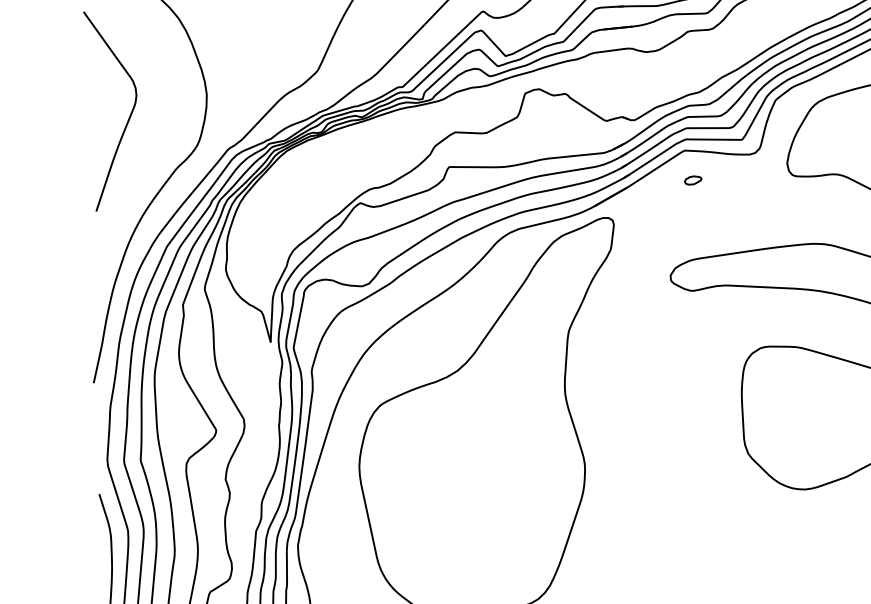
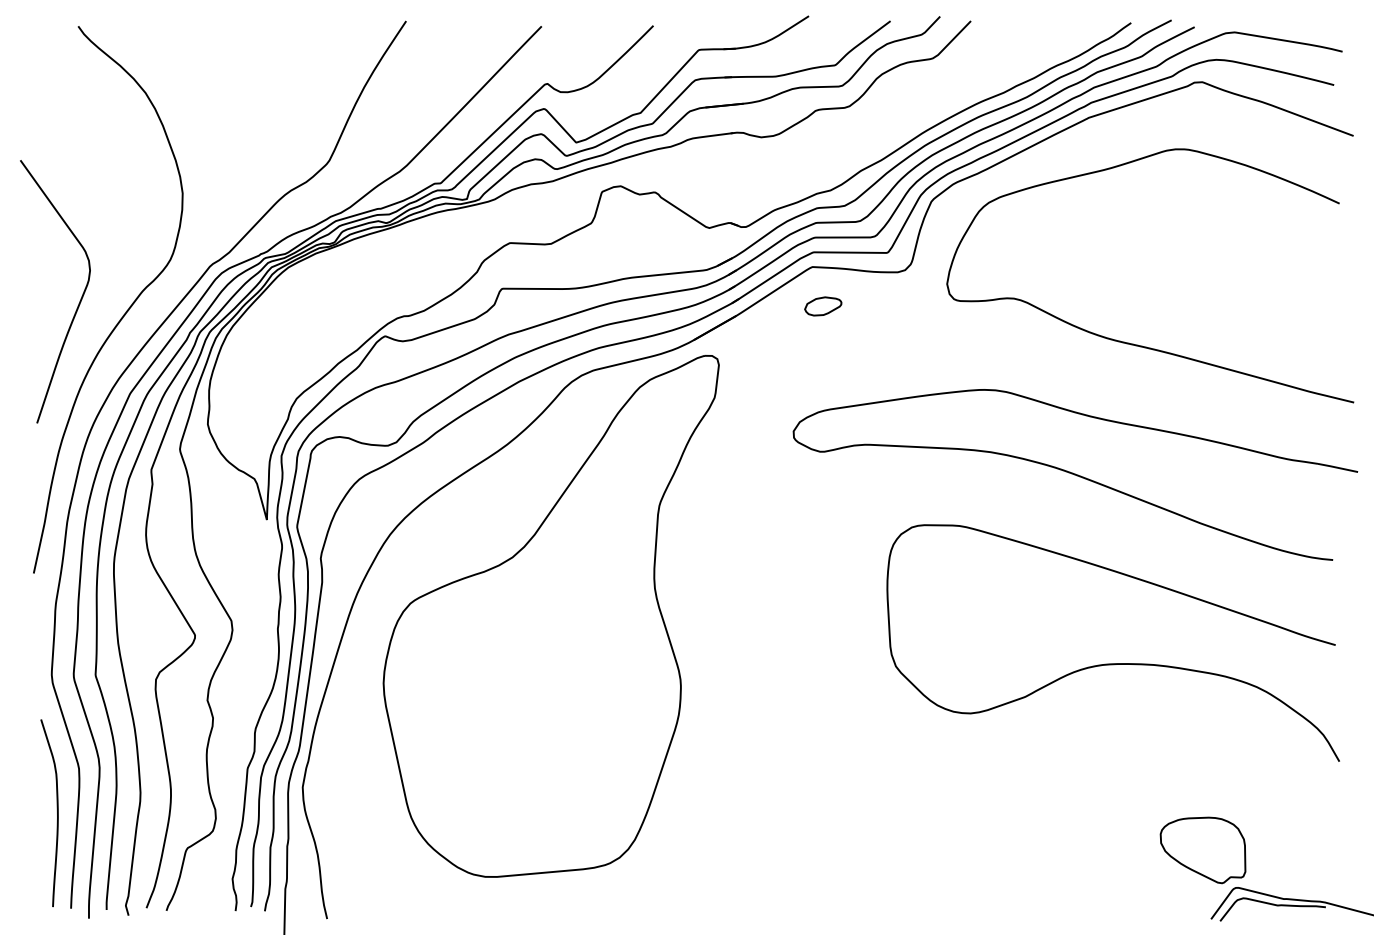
curve: (127, 120) -> (78, 303), moved
part: (693, 180) -> (823, 306), size x1.67

